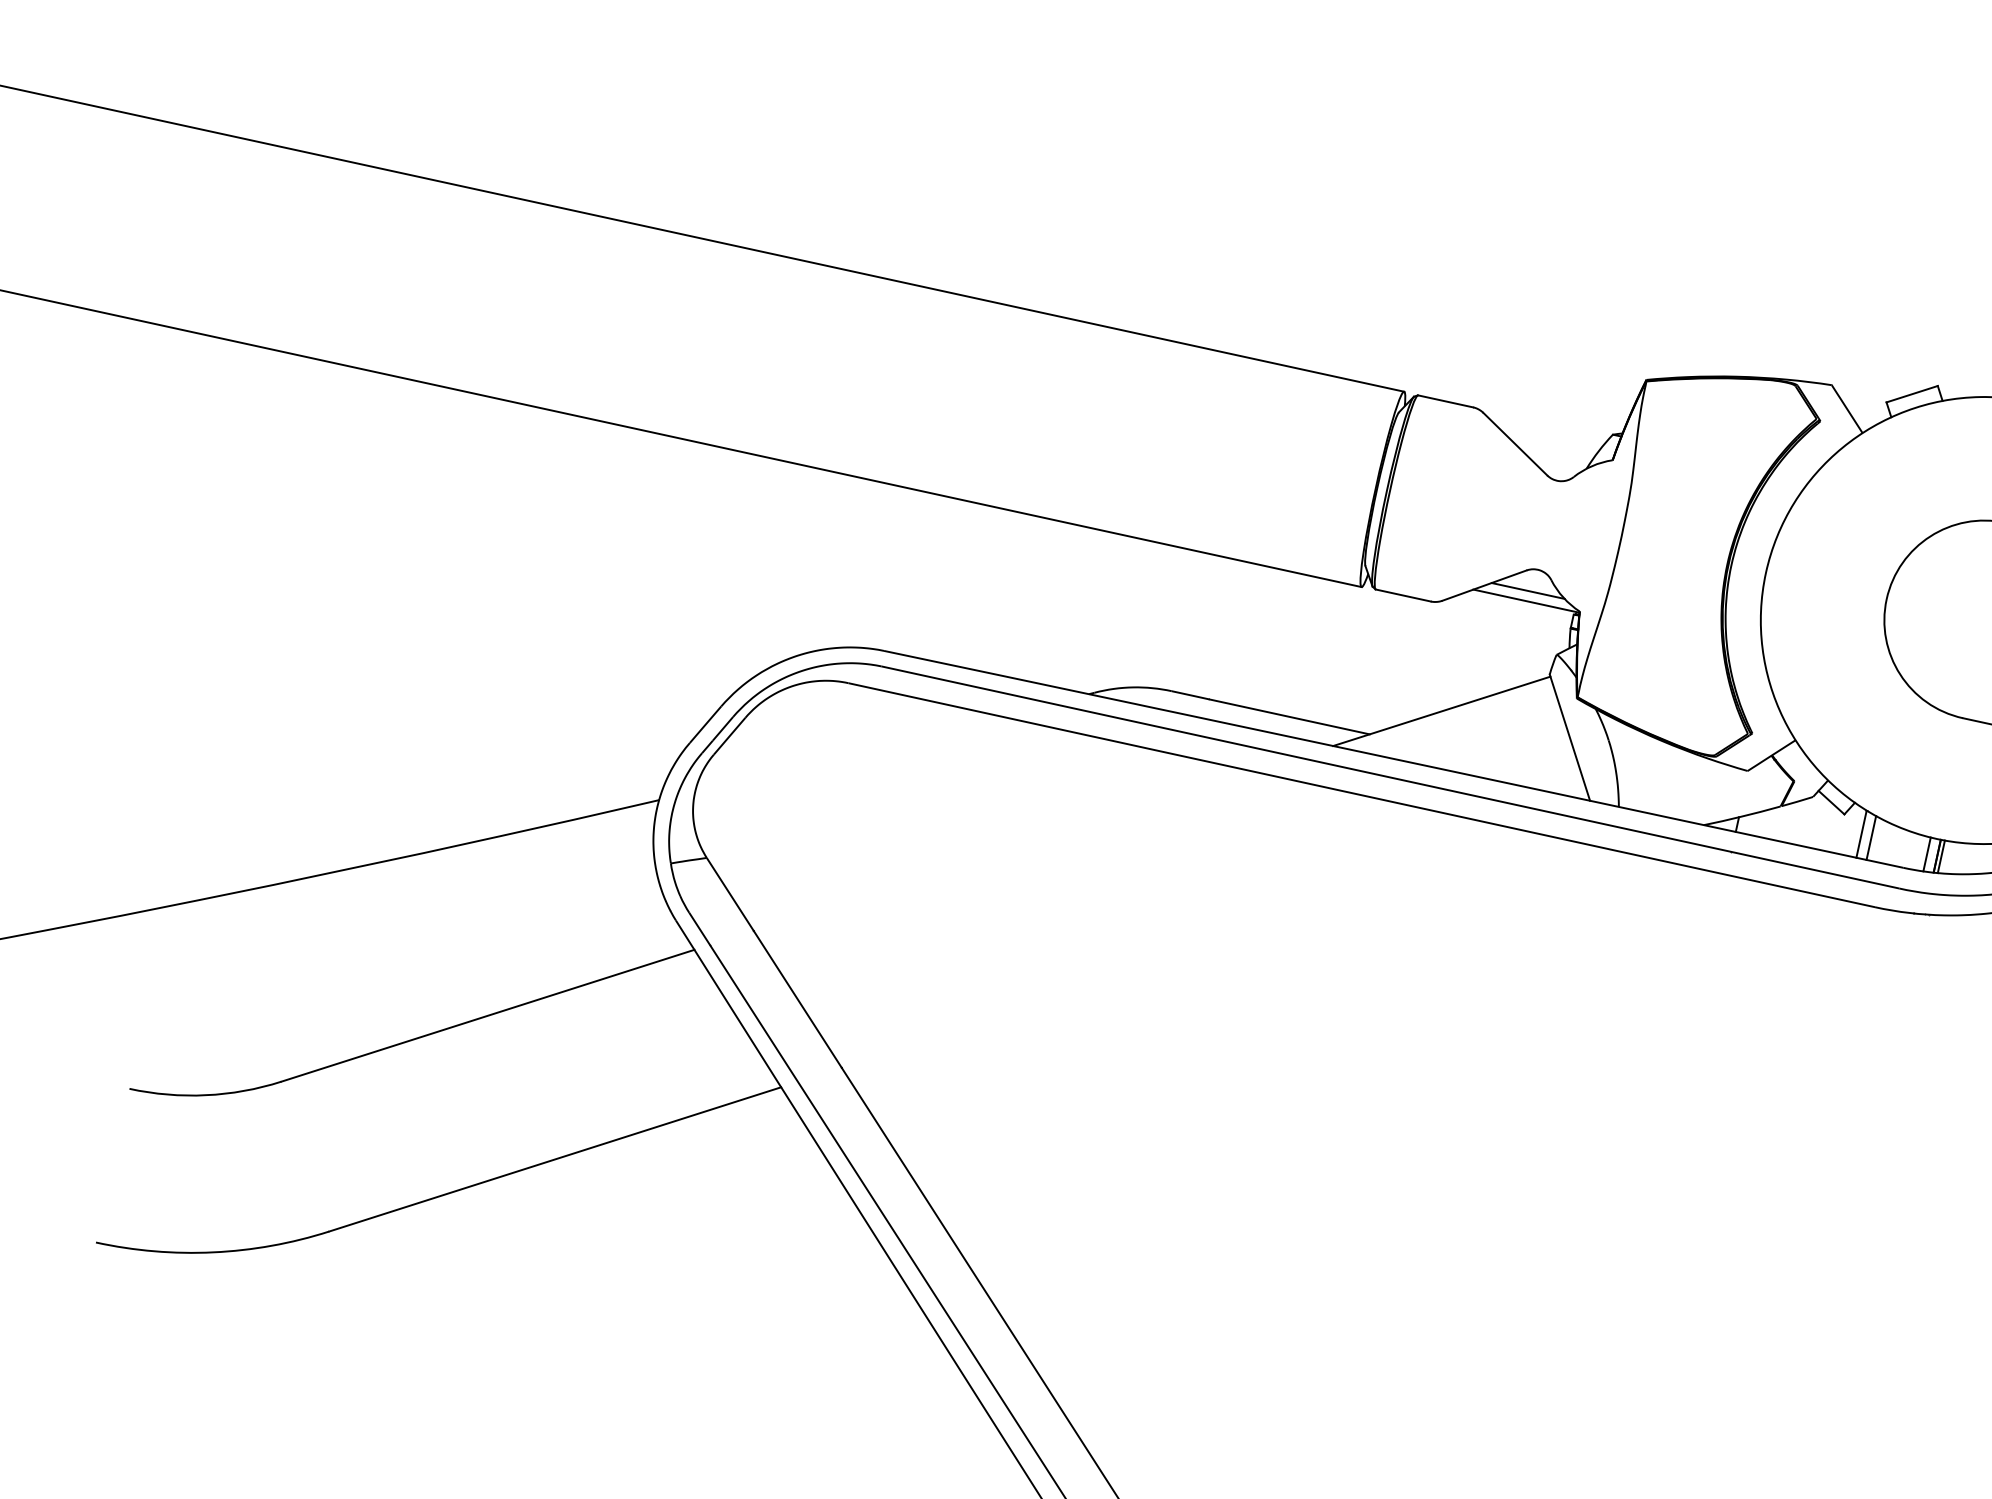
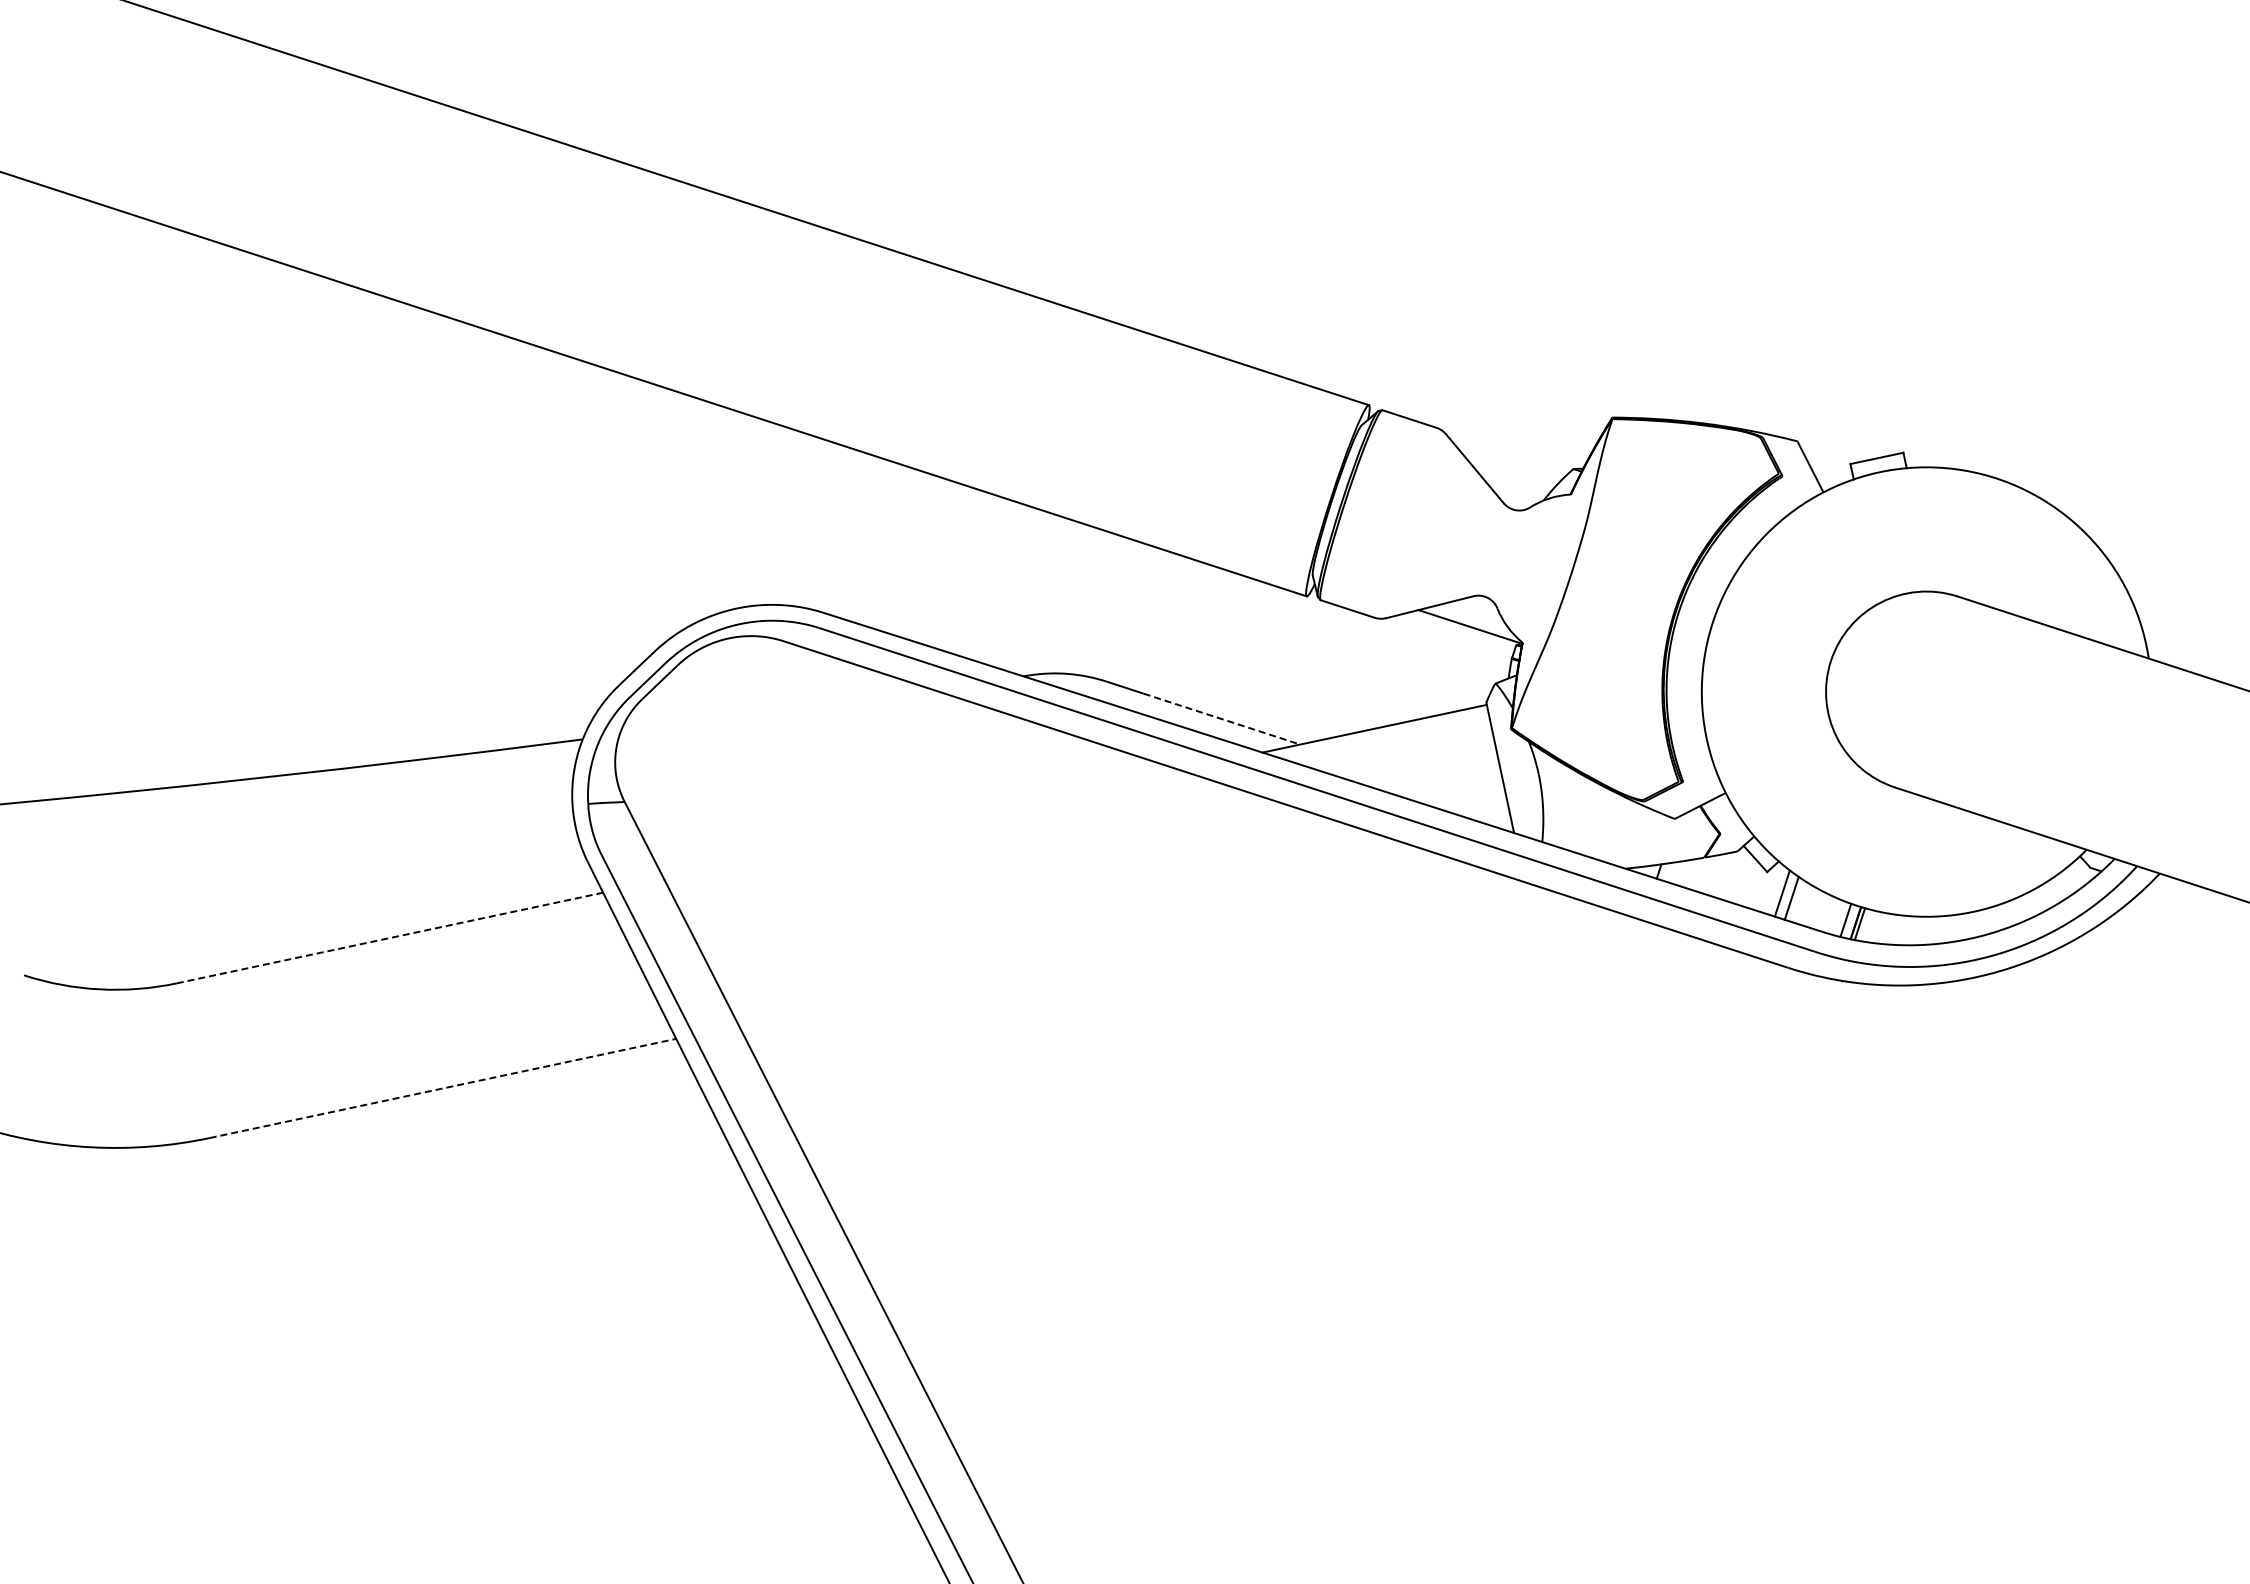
line: (1527, 590) -> (1472, 616), removed
line: (1290, 717) -> (1222, 719), solid -> dashed
line: (488, 1016) -> (390, 938), solid -> dashed
line: (555, 1159) -> (443, 1088), solid -> dashed

